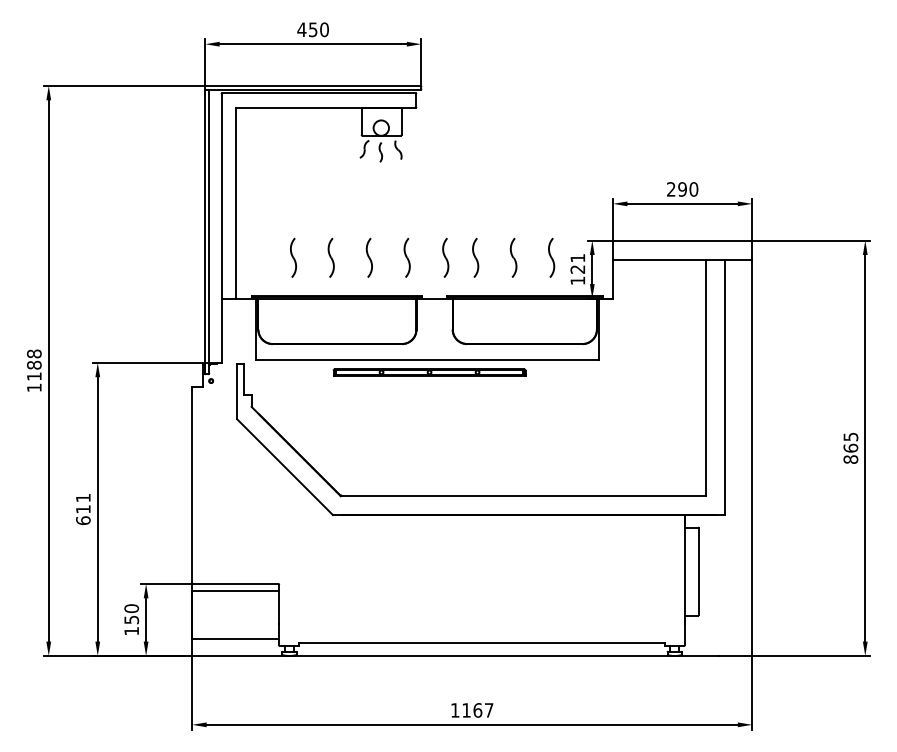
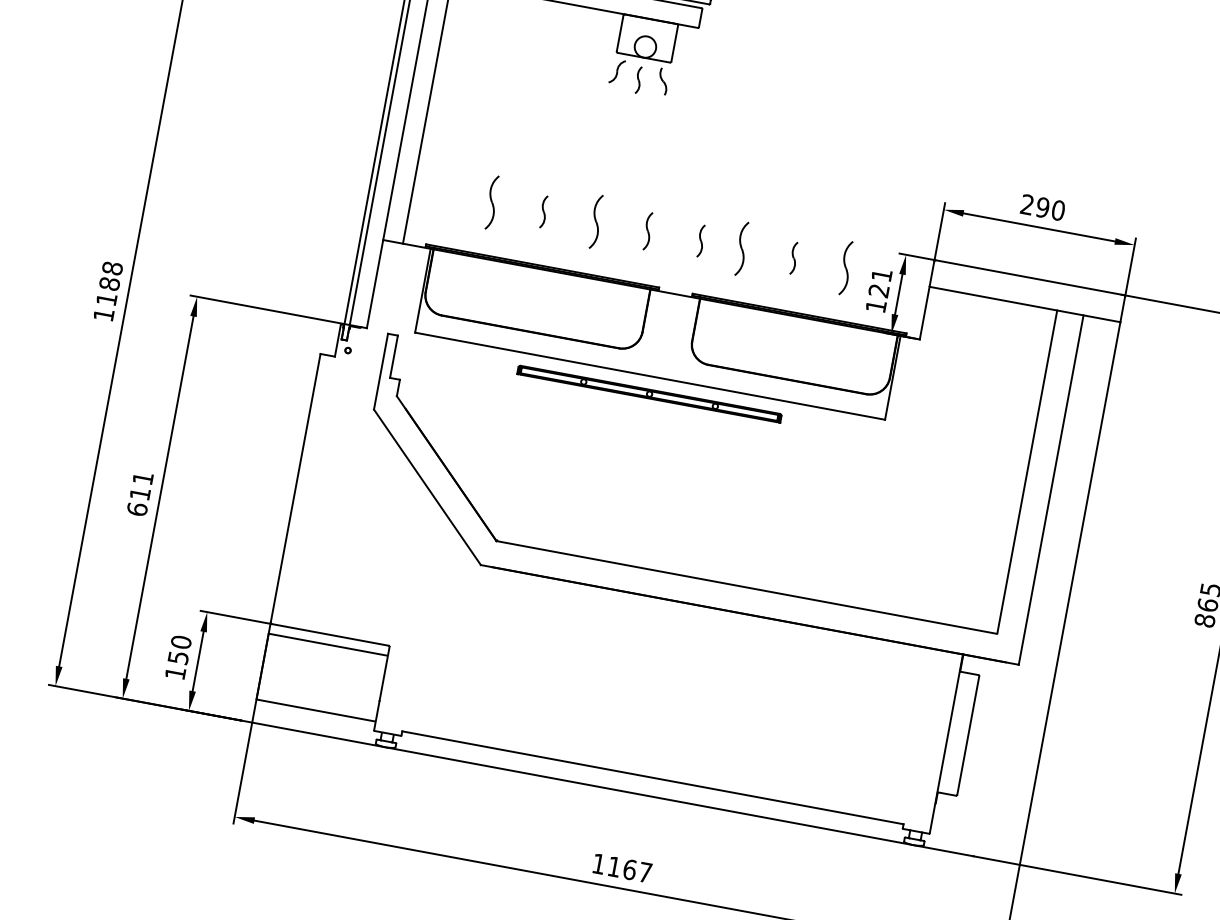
part: (330, 257) -> (542, 211), size x0.6
part: (406, 257) -> (647, 230), size x0.7
part: (445, 257) -> (700, 240), size x0.6
part: (513, 257) -> (793, 257), size x0.6

